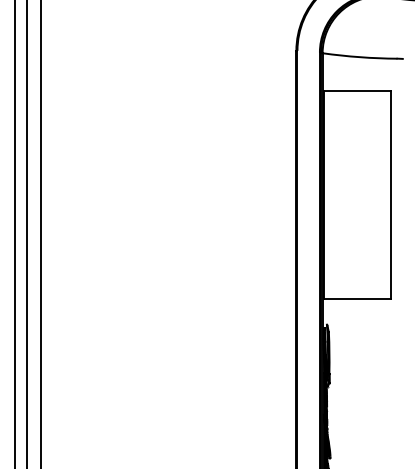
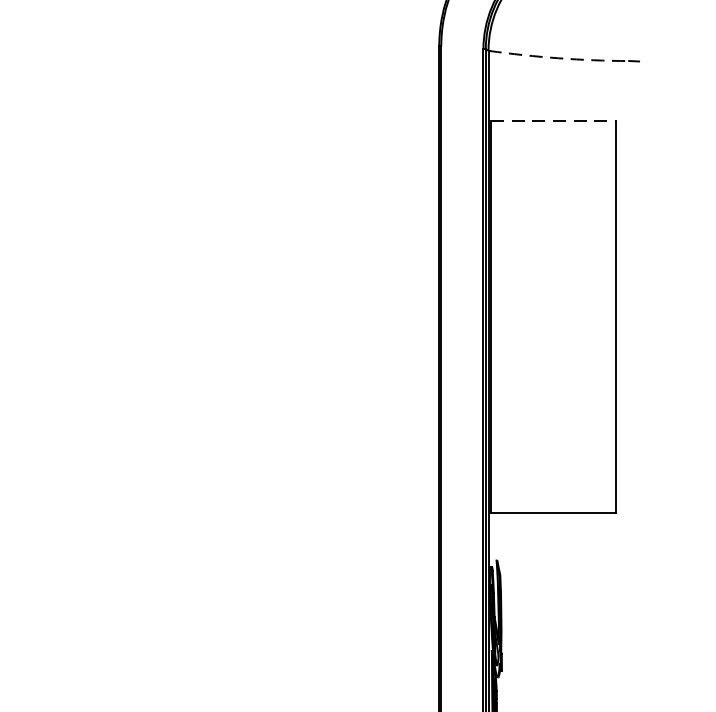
arc: (359, 57) -> (557, 58), solid -> dashed
line: (357, 90) -> (554, 120), solid -> dashed

